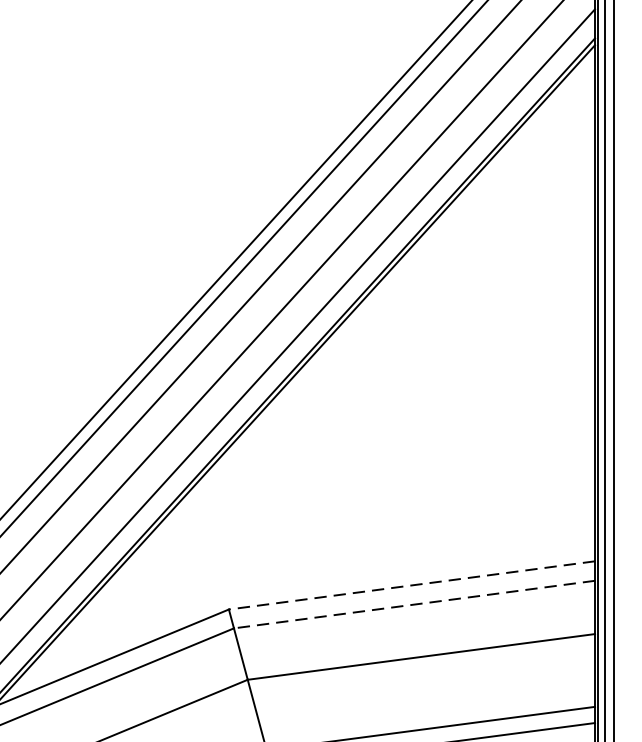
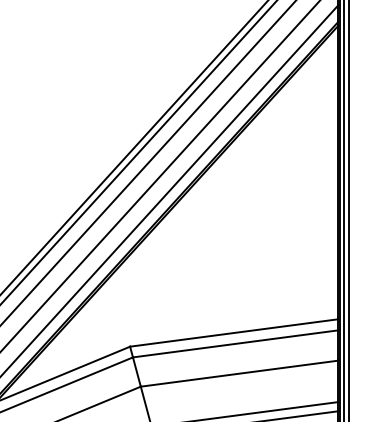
line: (410, 586) -> (233, 333), dashed -> solid
line: (414, 603) -> (235, 343), dashed -> solid

